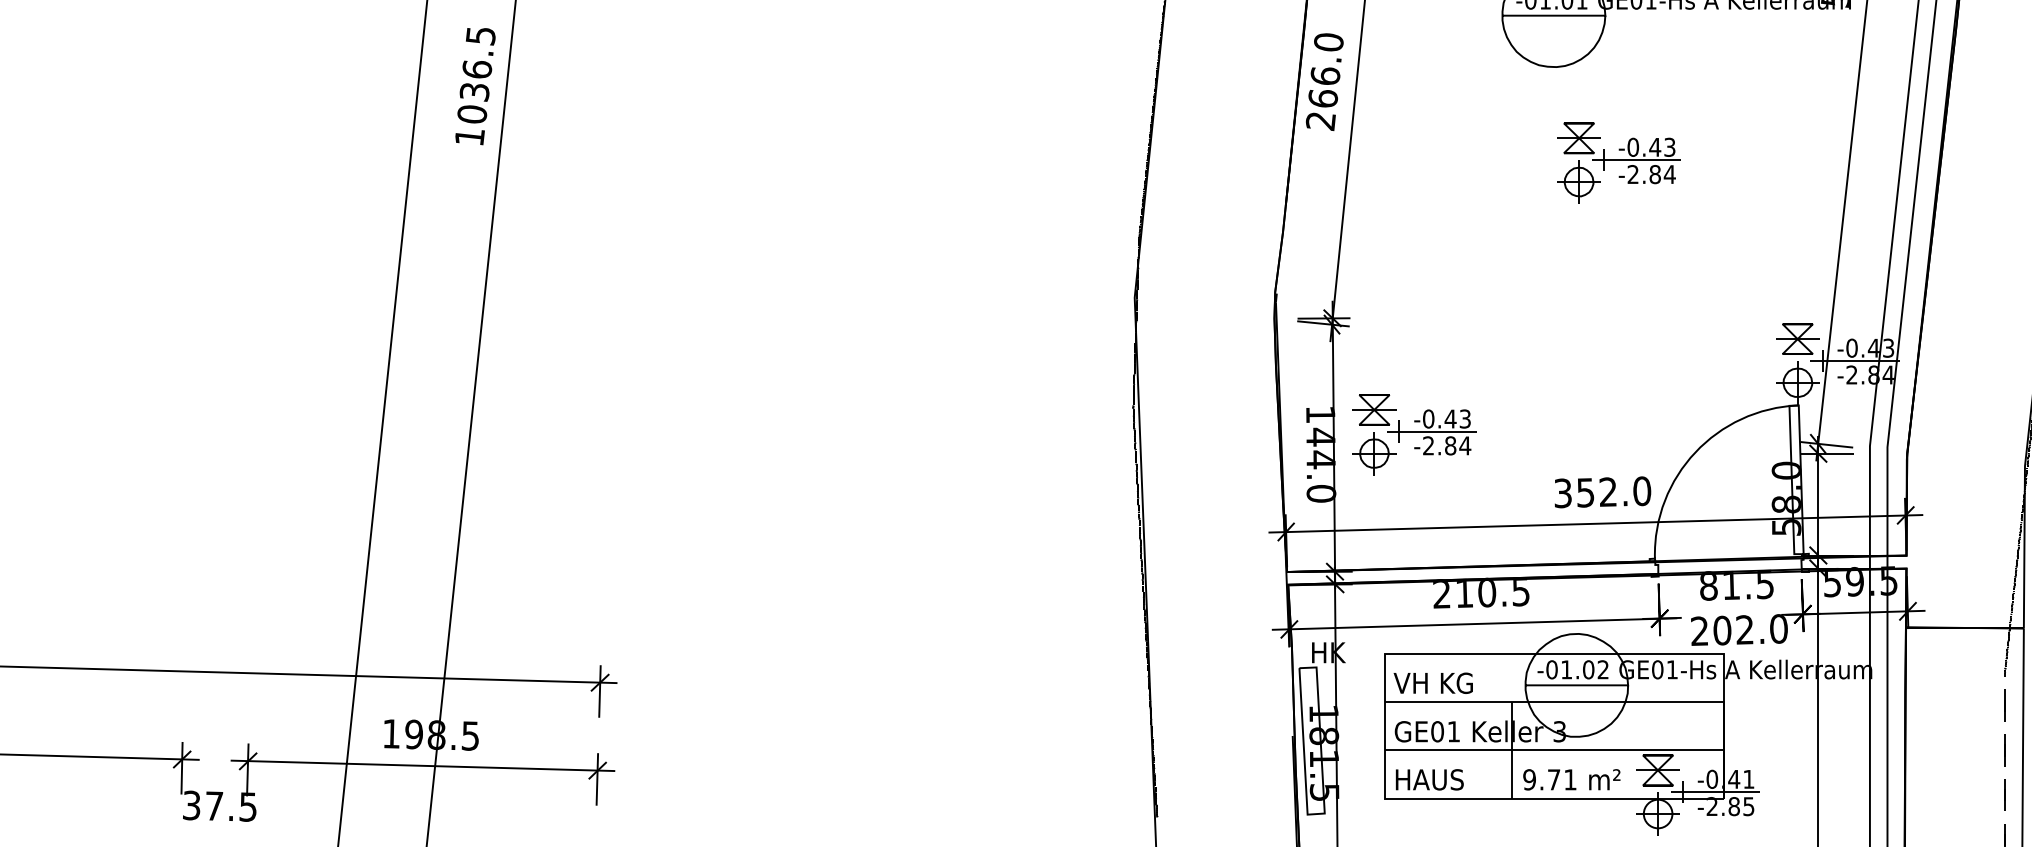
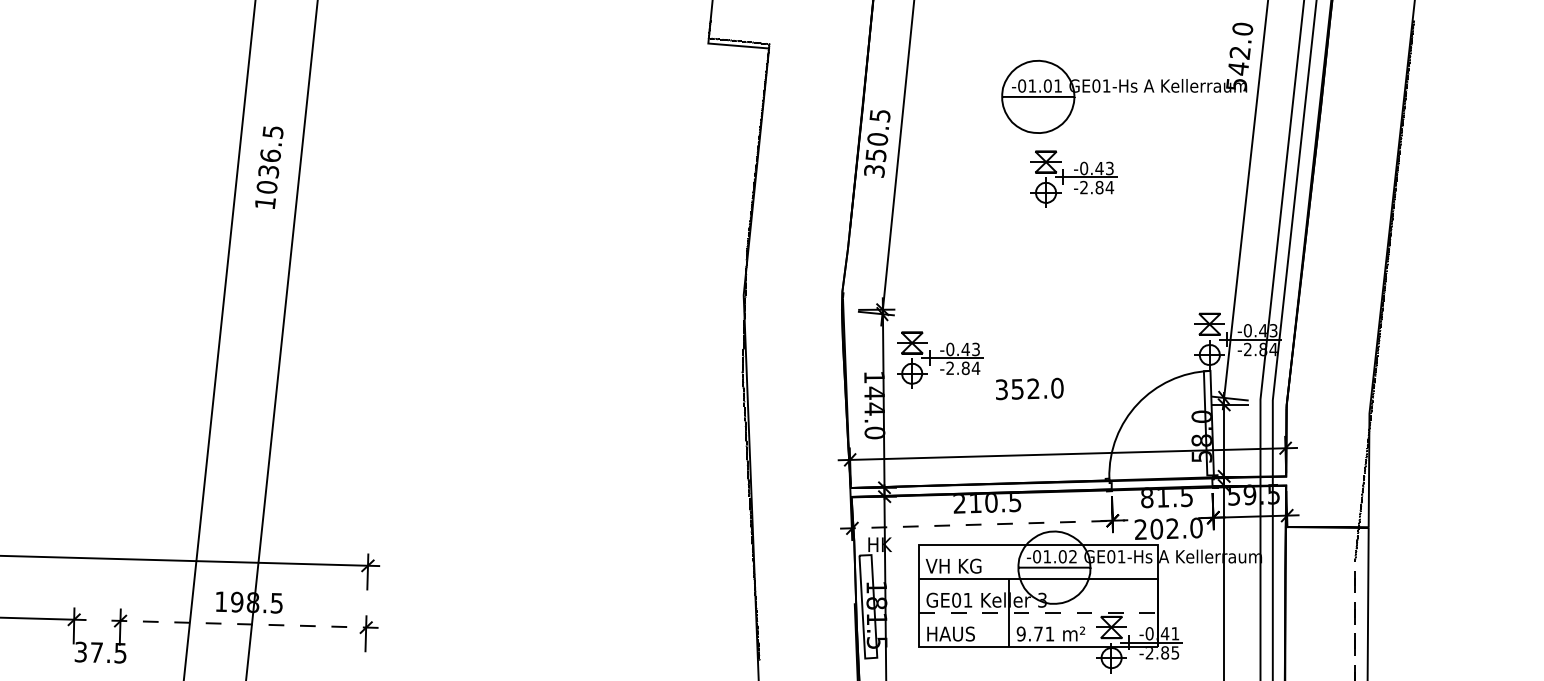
text: (1325, 81) -> (877, 143), 266.0 -> 350.5
text: (475, 86) -> (269, 167), moved
part: (1618, 161) -> (1073, 178), moved
part: (1414, 433) -> (940, 359), moved
text: (1602, 491) -> (1029, 388), moved
line: (1474, 623) -> (982, 524), solid -> dashed
line: (1555, 750) -> (1039, 613), solid -> dashed
line: (421, 766) -> (242, 624), solid -> dashed

